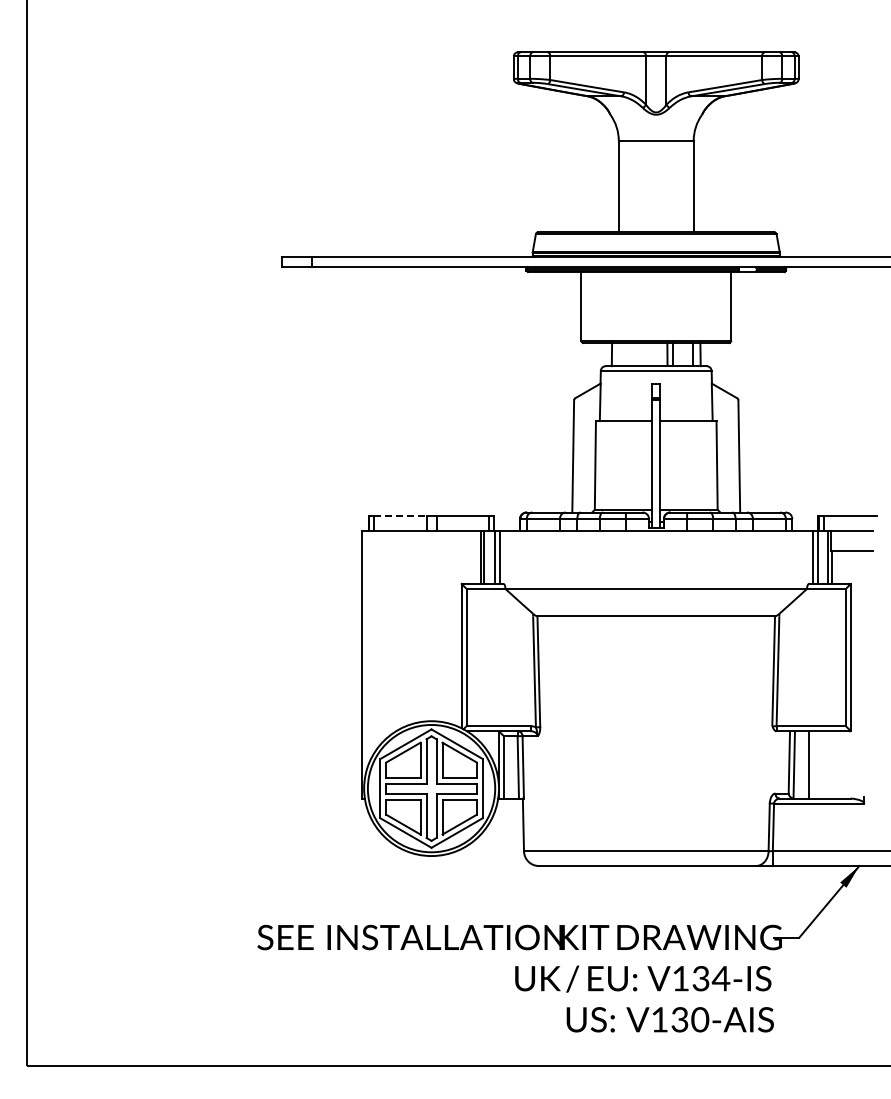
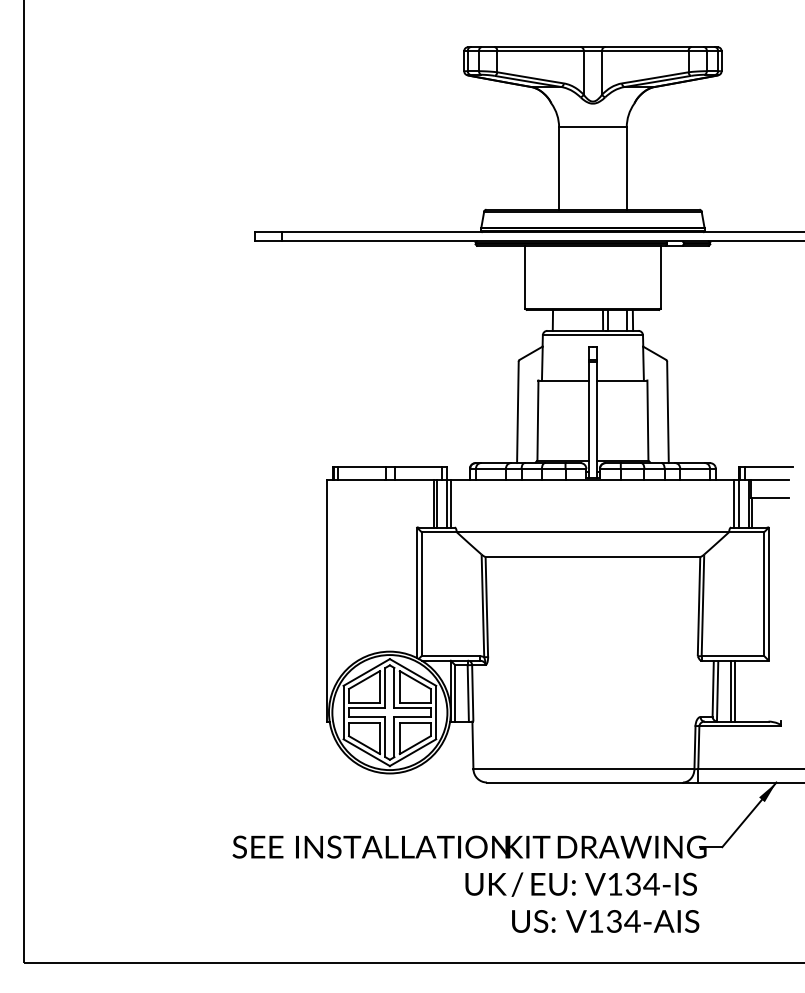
line: (401, 516) -> (362, 466), dashed -> solid
line: (813, 764) -> (735, 690), added
text: (699, 1019) -> (632, 921), V130-AIS -> V134-AIS

